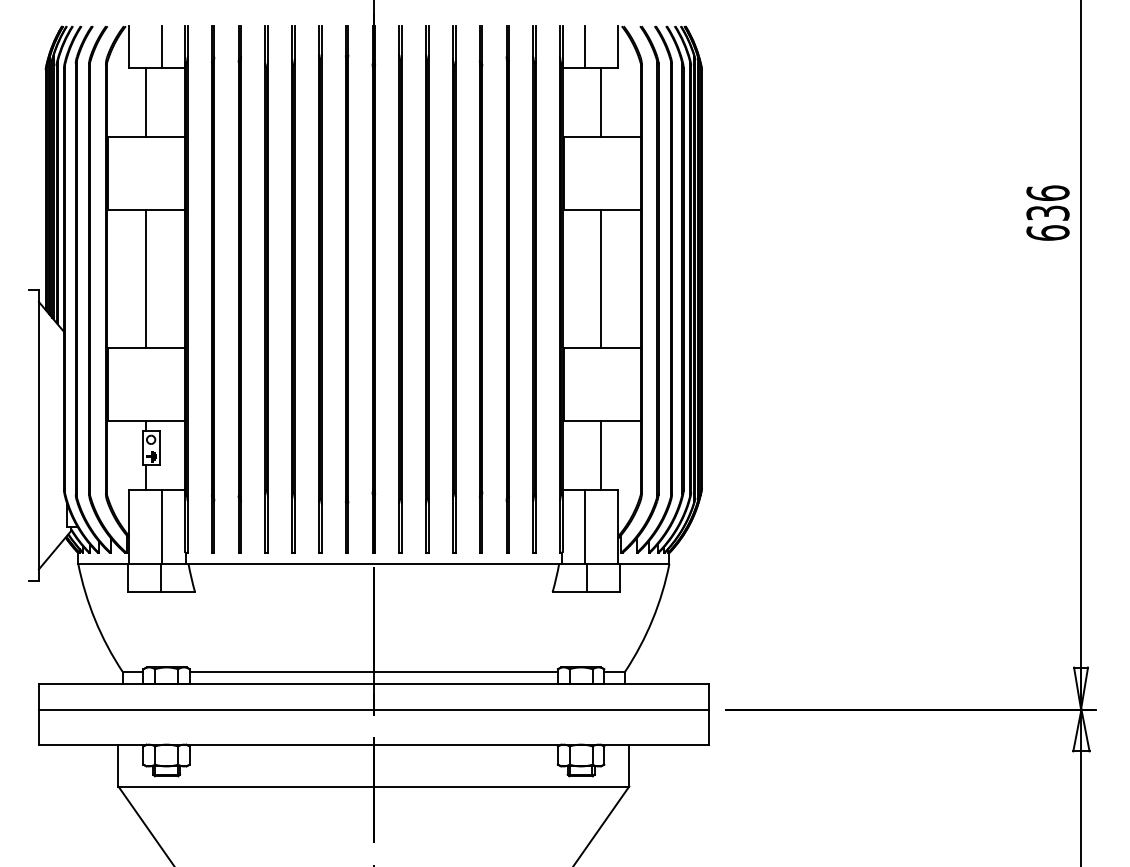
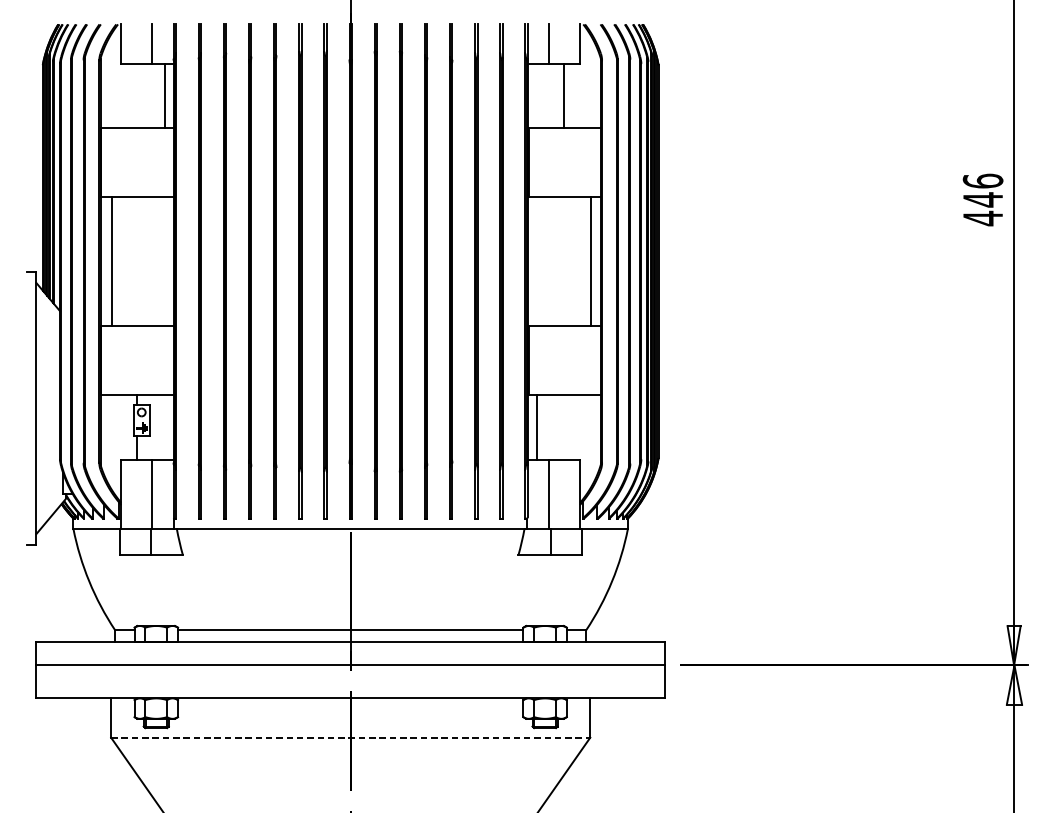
line: (146, 102) -> (165, 95), moved
text: (1047, 223) -> (982, 209), 636 -> 446
line: (146, 278) -> (112, 261), moved
line: (601, 278) -> (591, 261), moved
line: (601, 455) -> (537, 427), moved
line: (374, 786) -> (351, 737), solid -> dashed

